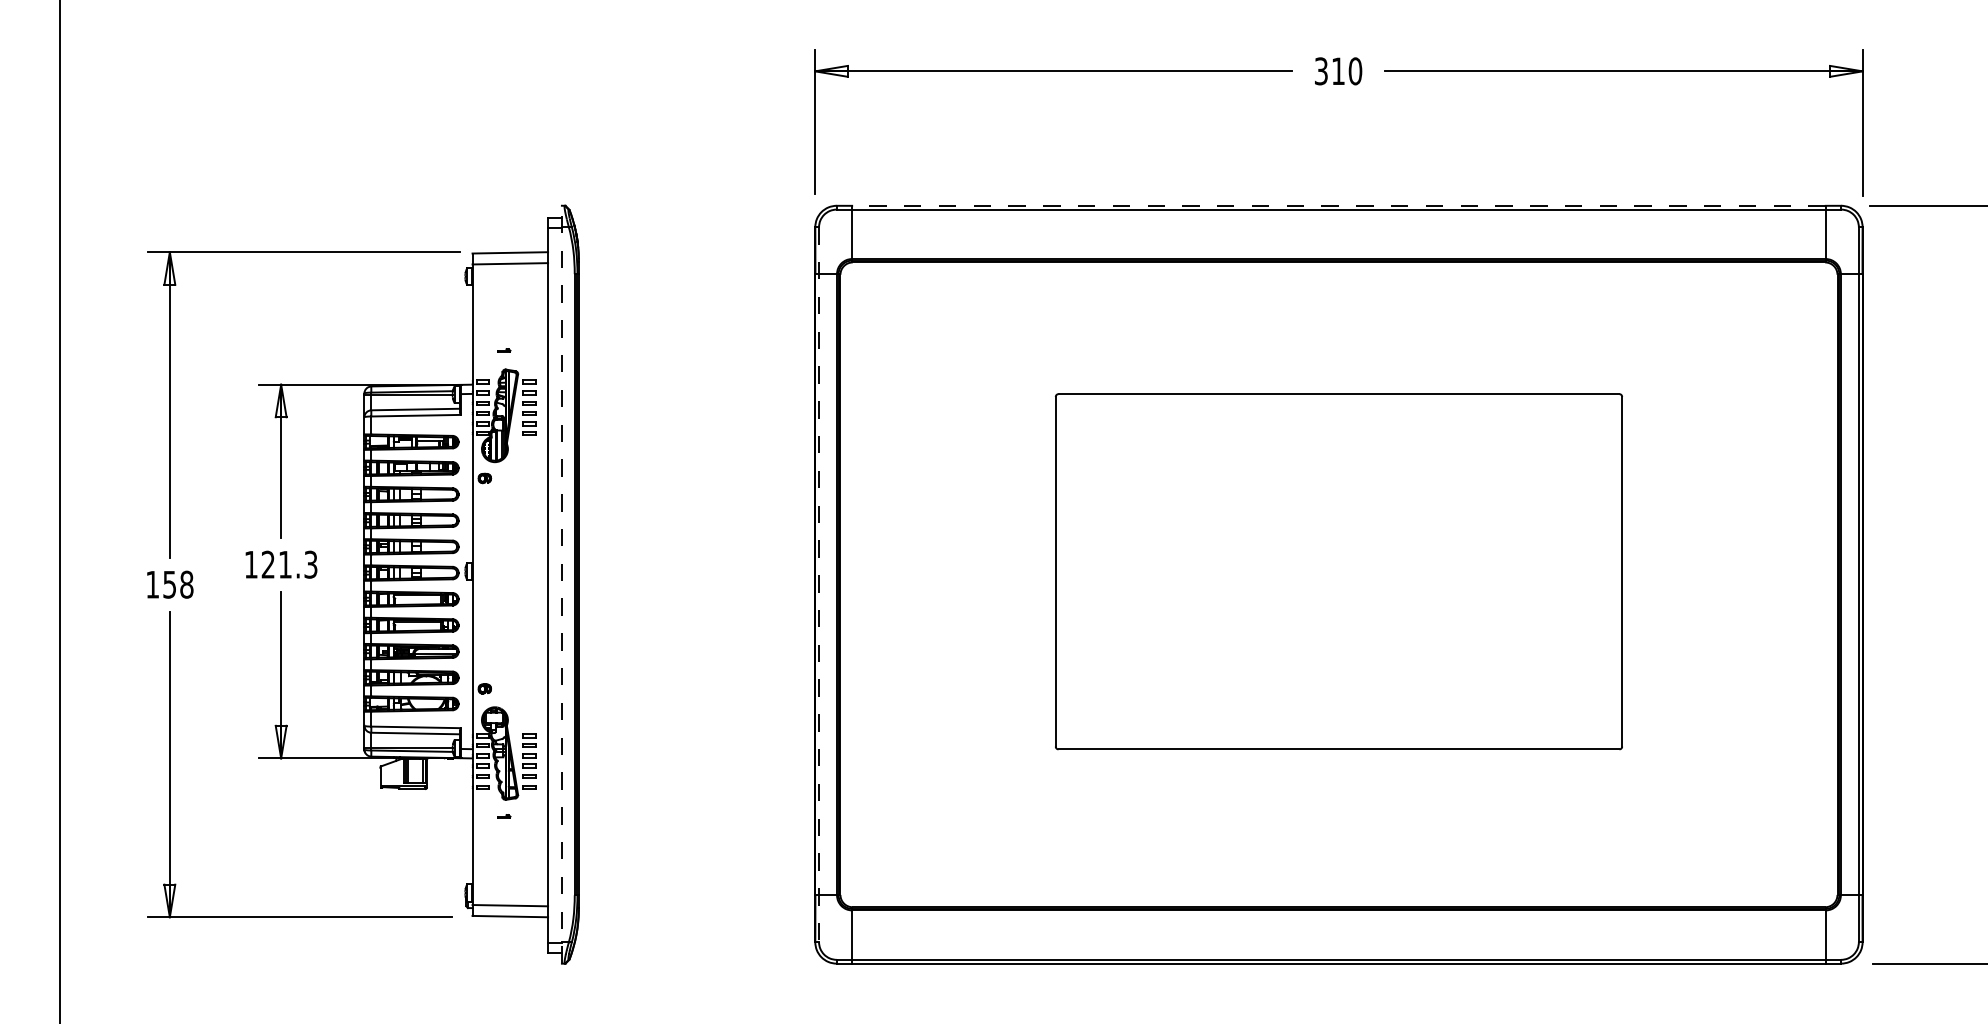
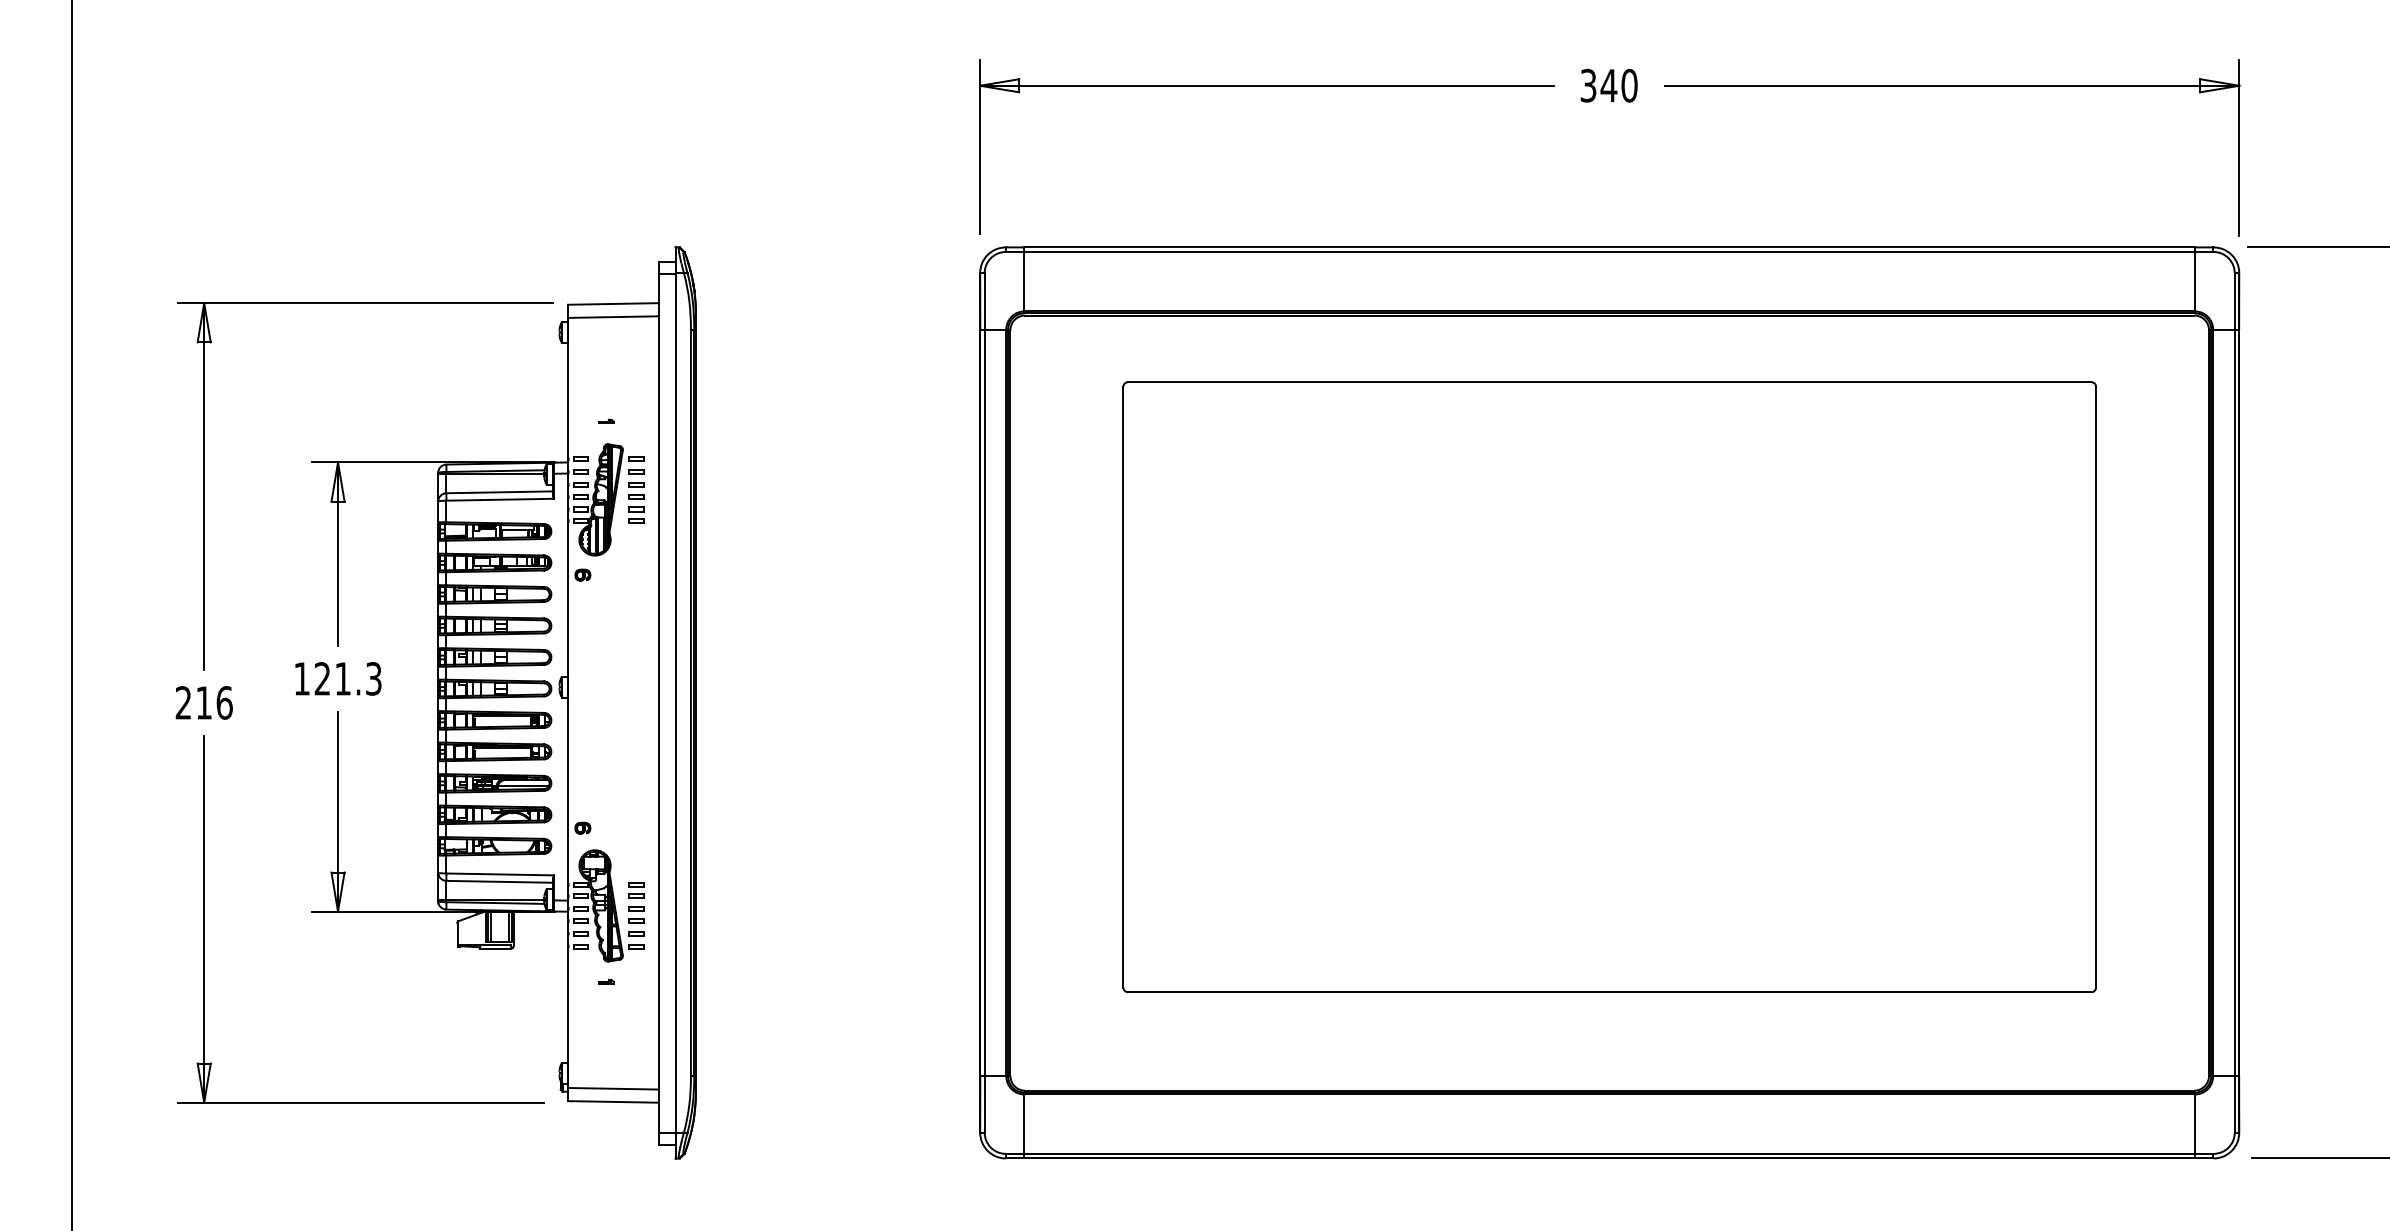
text: (1338, 70) -> (1609, 84), 310 -> 340
line: (1338, 205) -> (1609, 247), dashed -> solid
part: (1338, 571) -> (1609, 687), size x1.43
text: (169, 584) -> (203, 702), 158 -> 216
line: (561, 584) -> (675, 702), dashed -> solid
line: (819, 585) -> (985, 703), dashed -> solid

